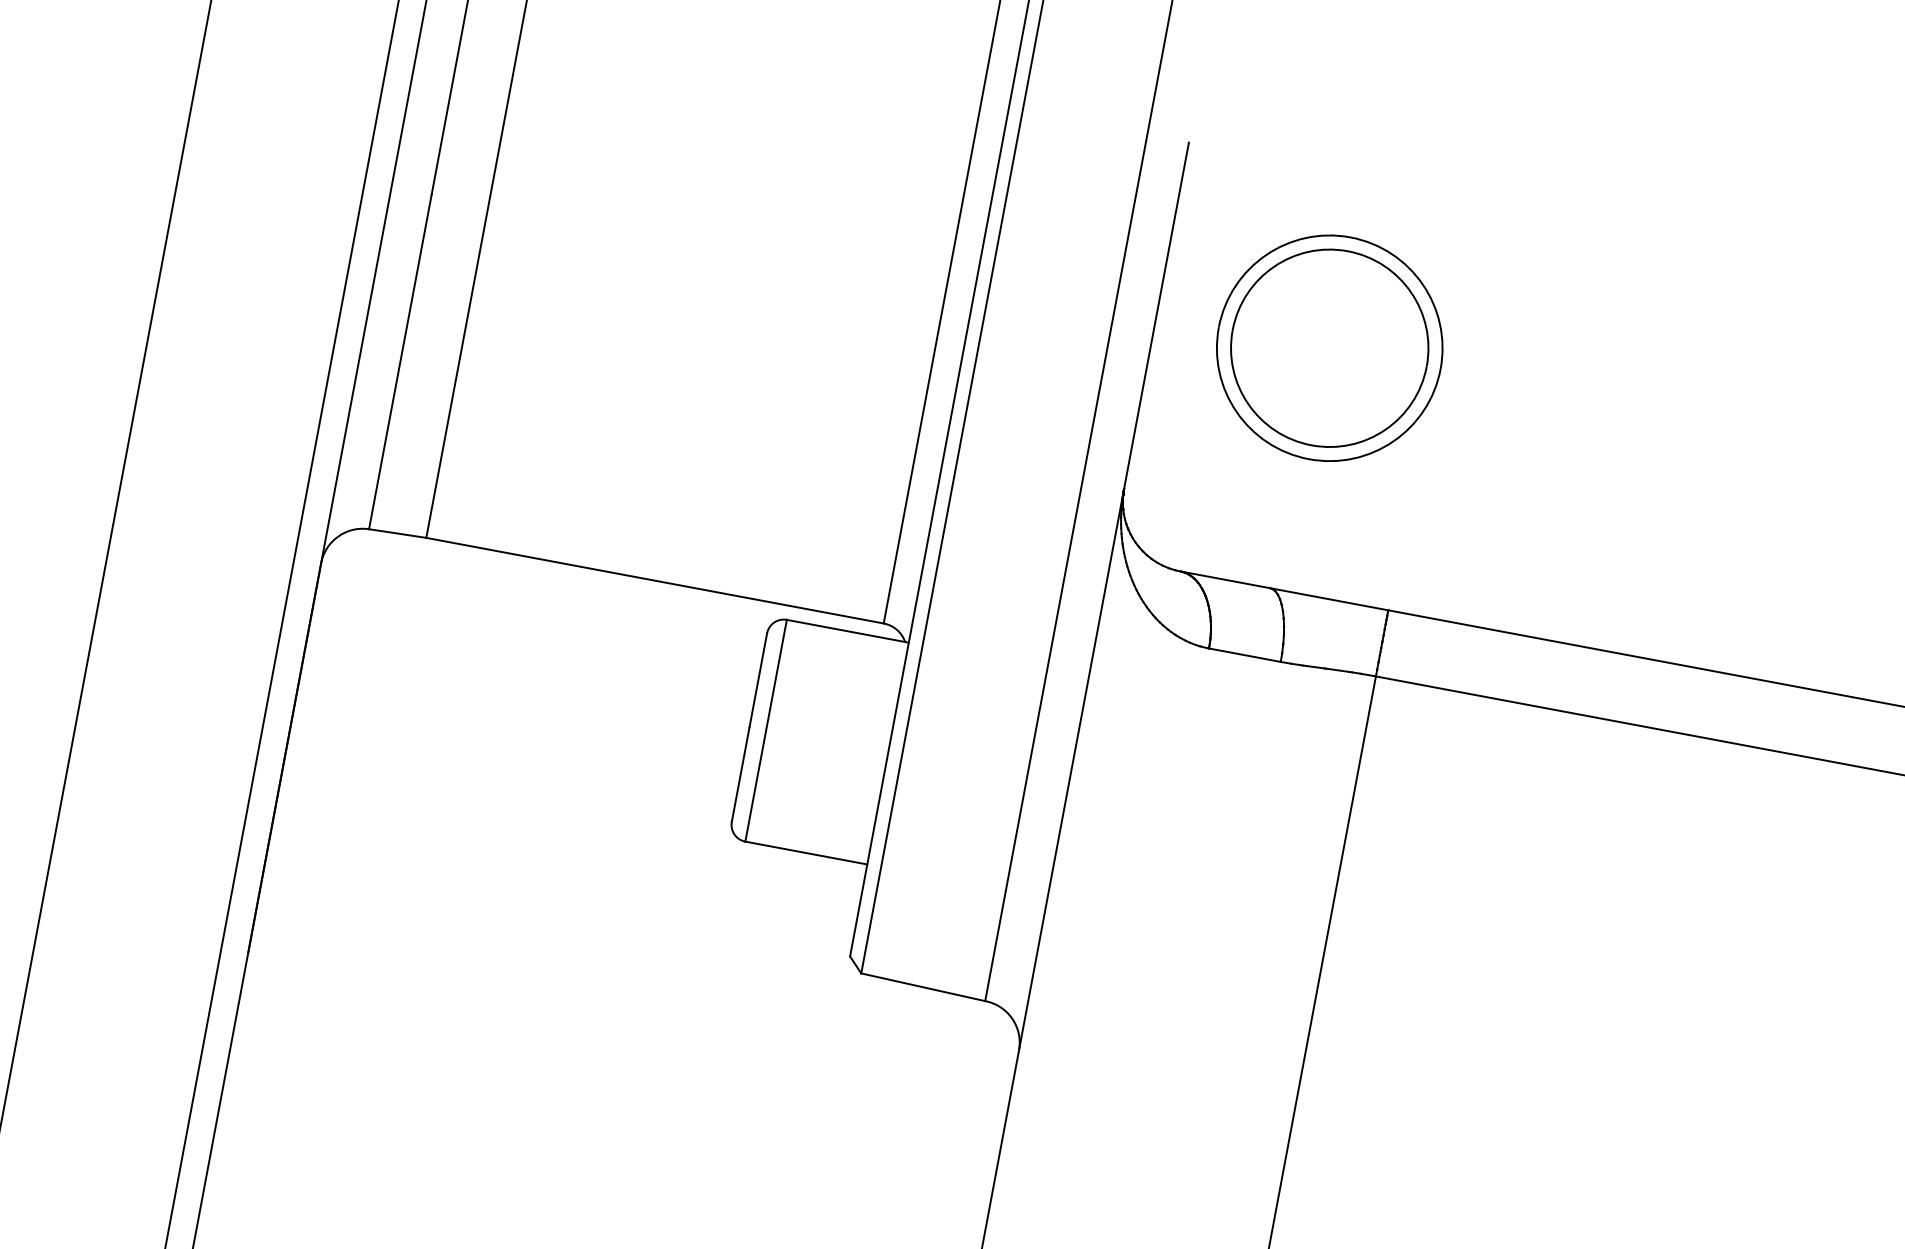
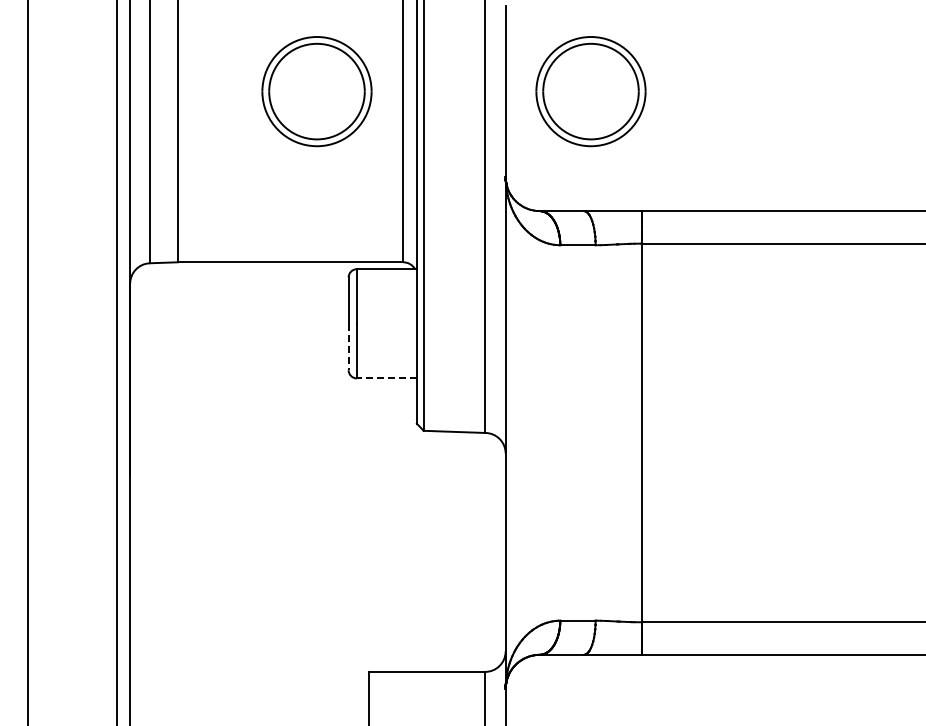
part: (772, 243) -> (316, 91), added
line: (740, 775) -> (348, 347), solid -> dashed
line: (805, 853) -> (386, 378), solid -> dashed

